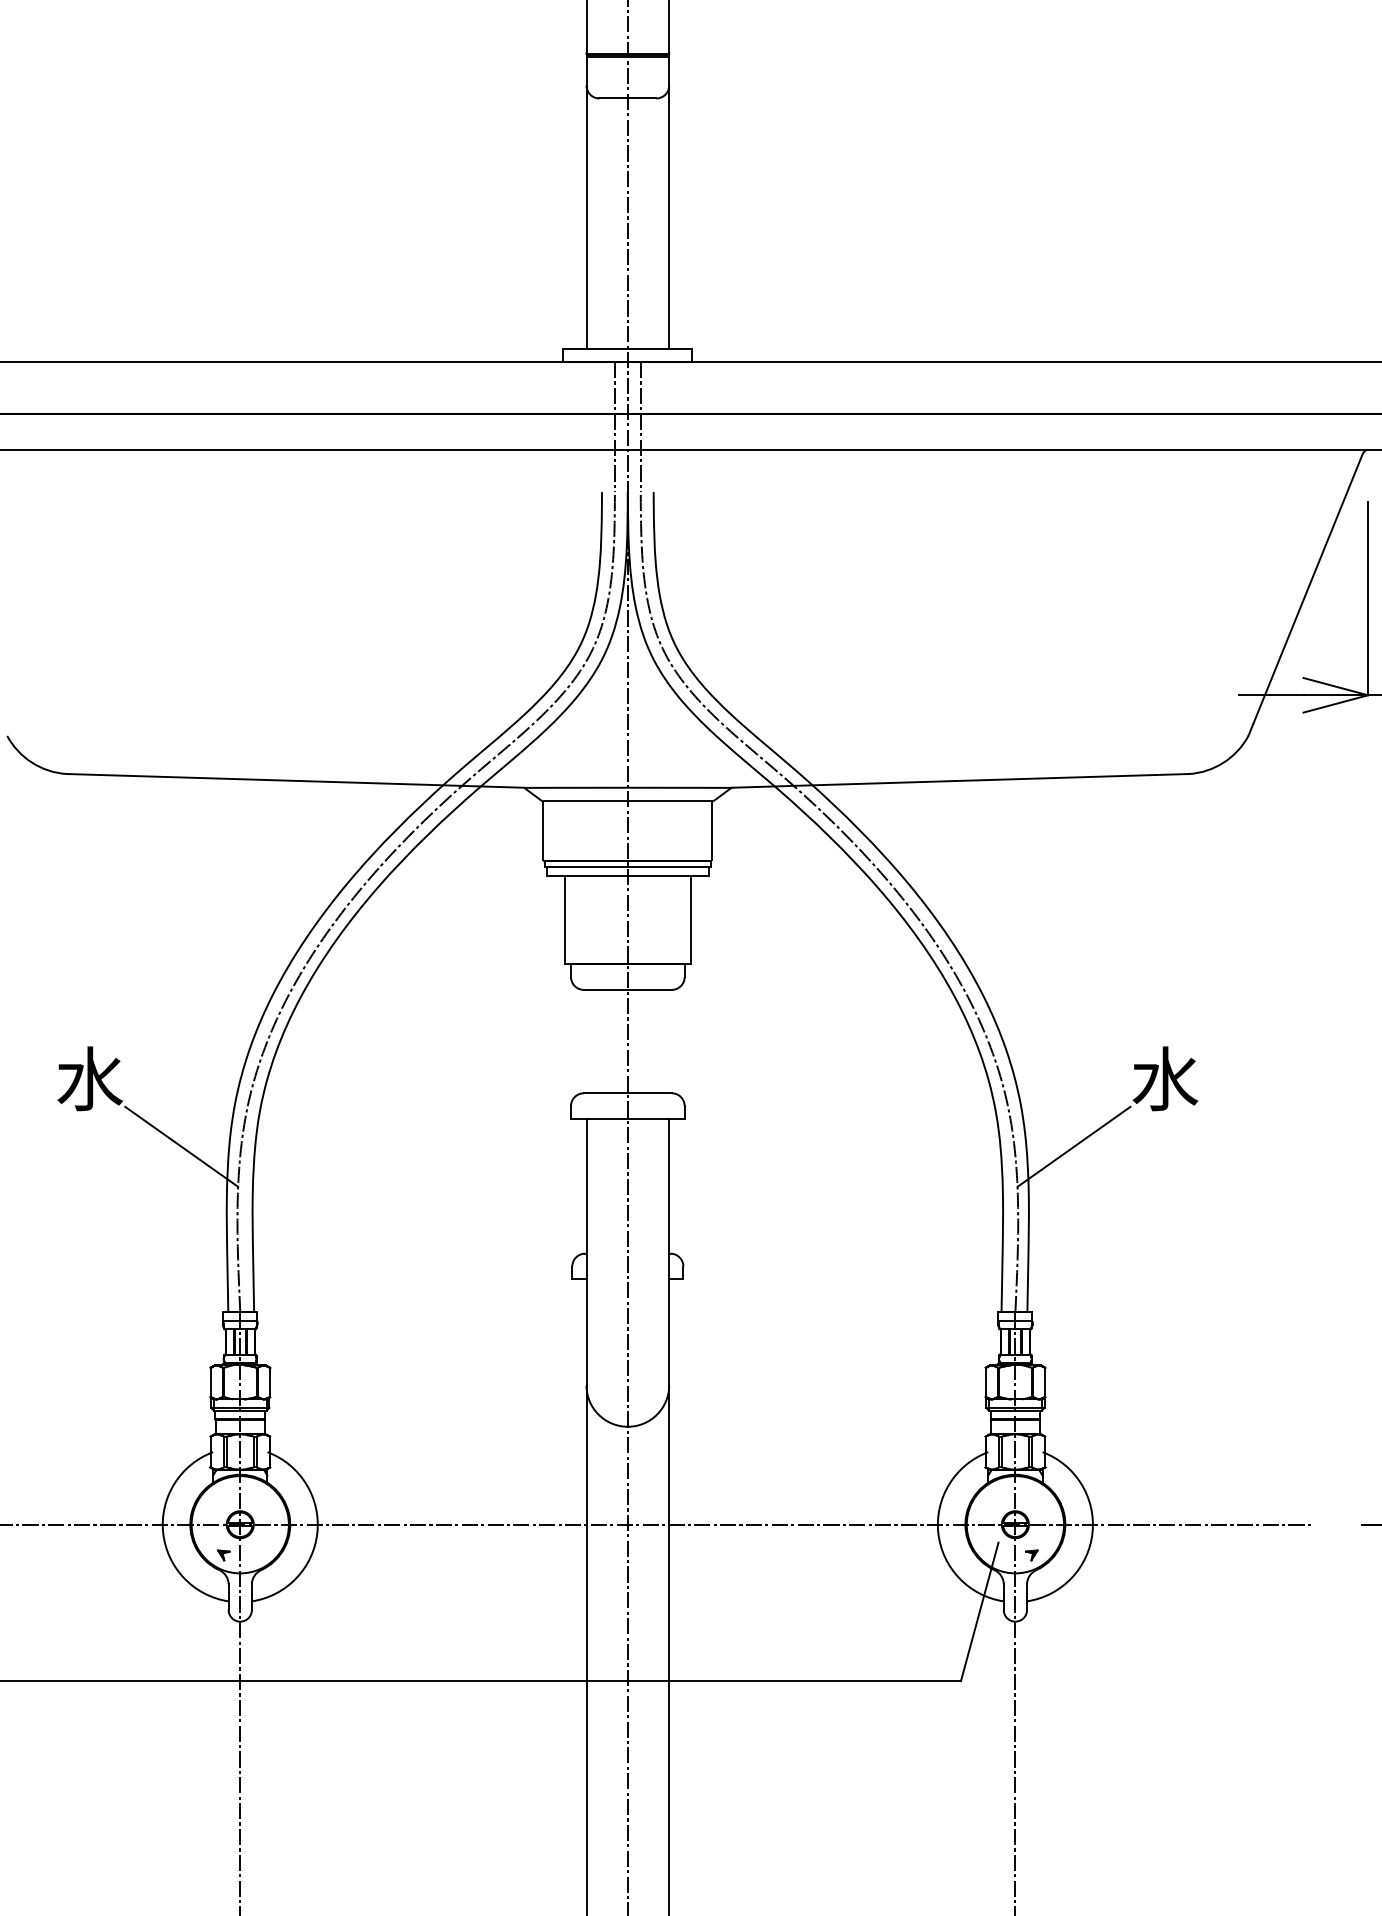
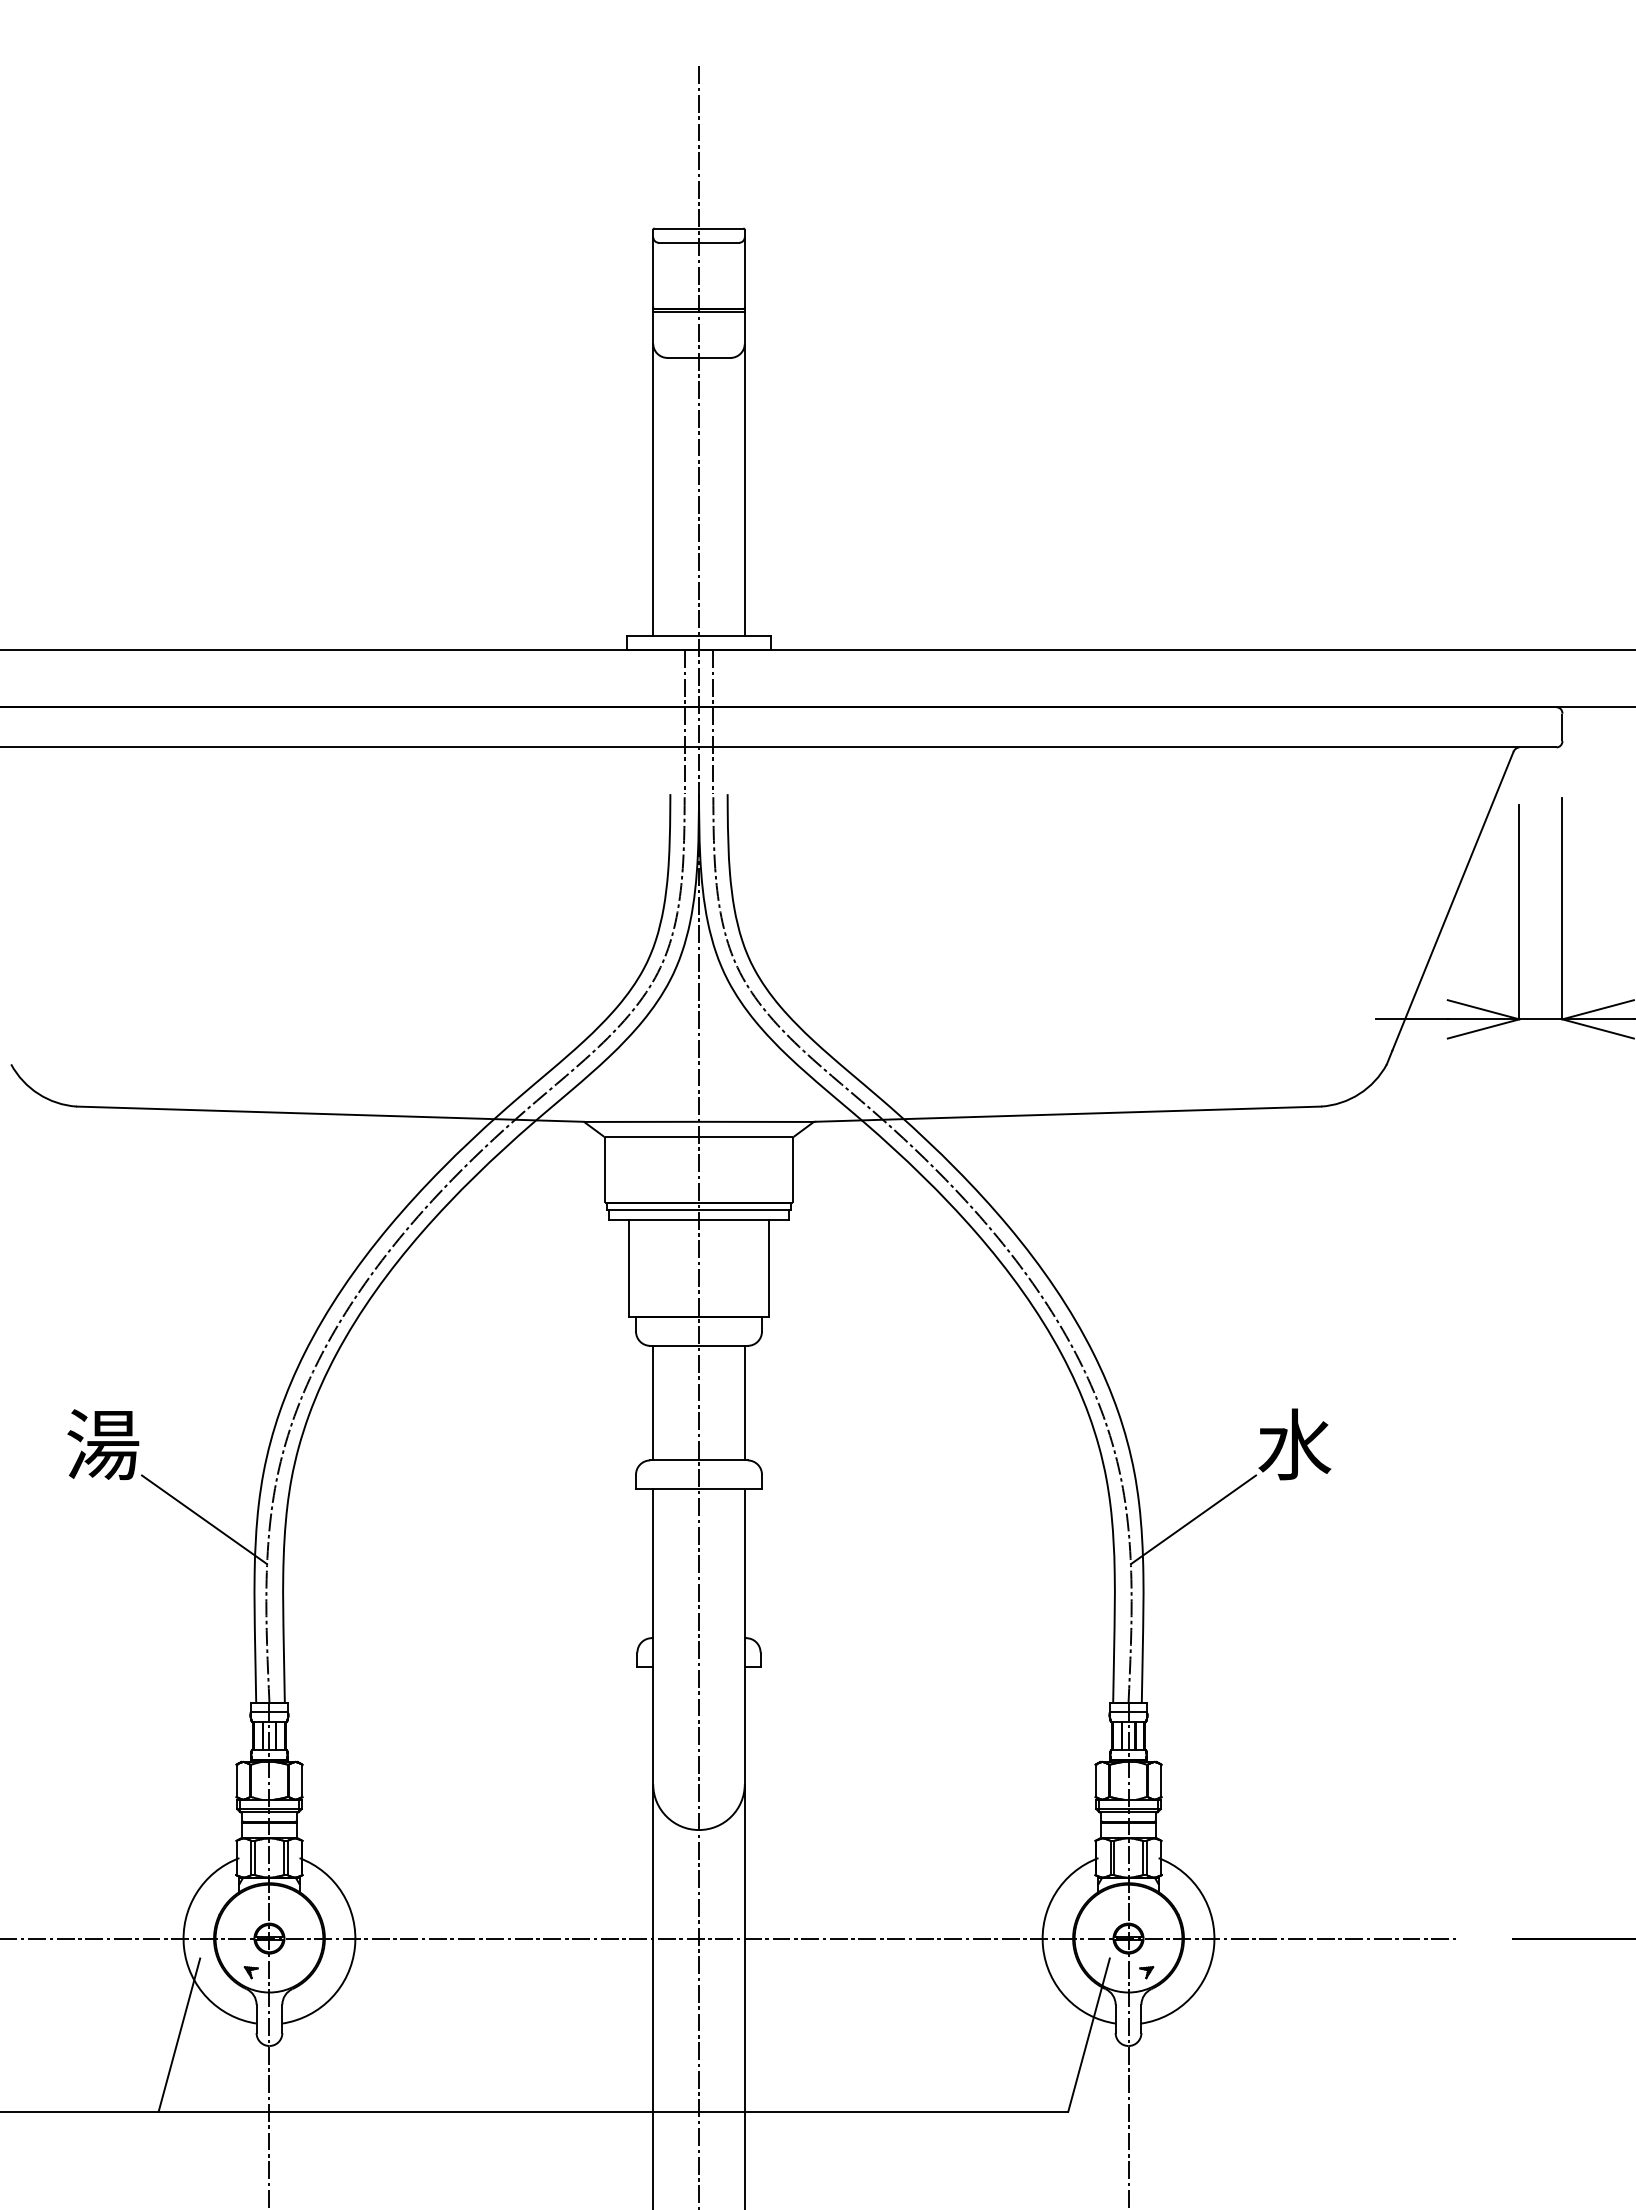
line: (586, 1041) -> (653, 1402), added
line: (668, 1041) -> (744, 1402), added
text: (89, 1078) -> (102, 1444), 水 -> 湯
line: (159, 1611) -> (179, 2034), added

